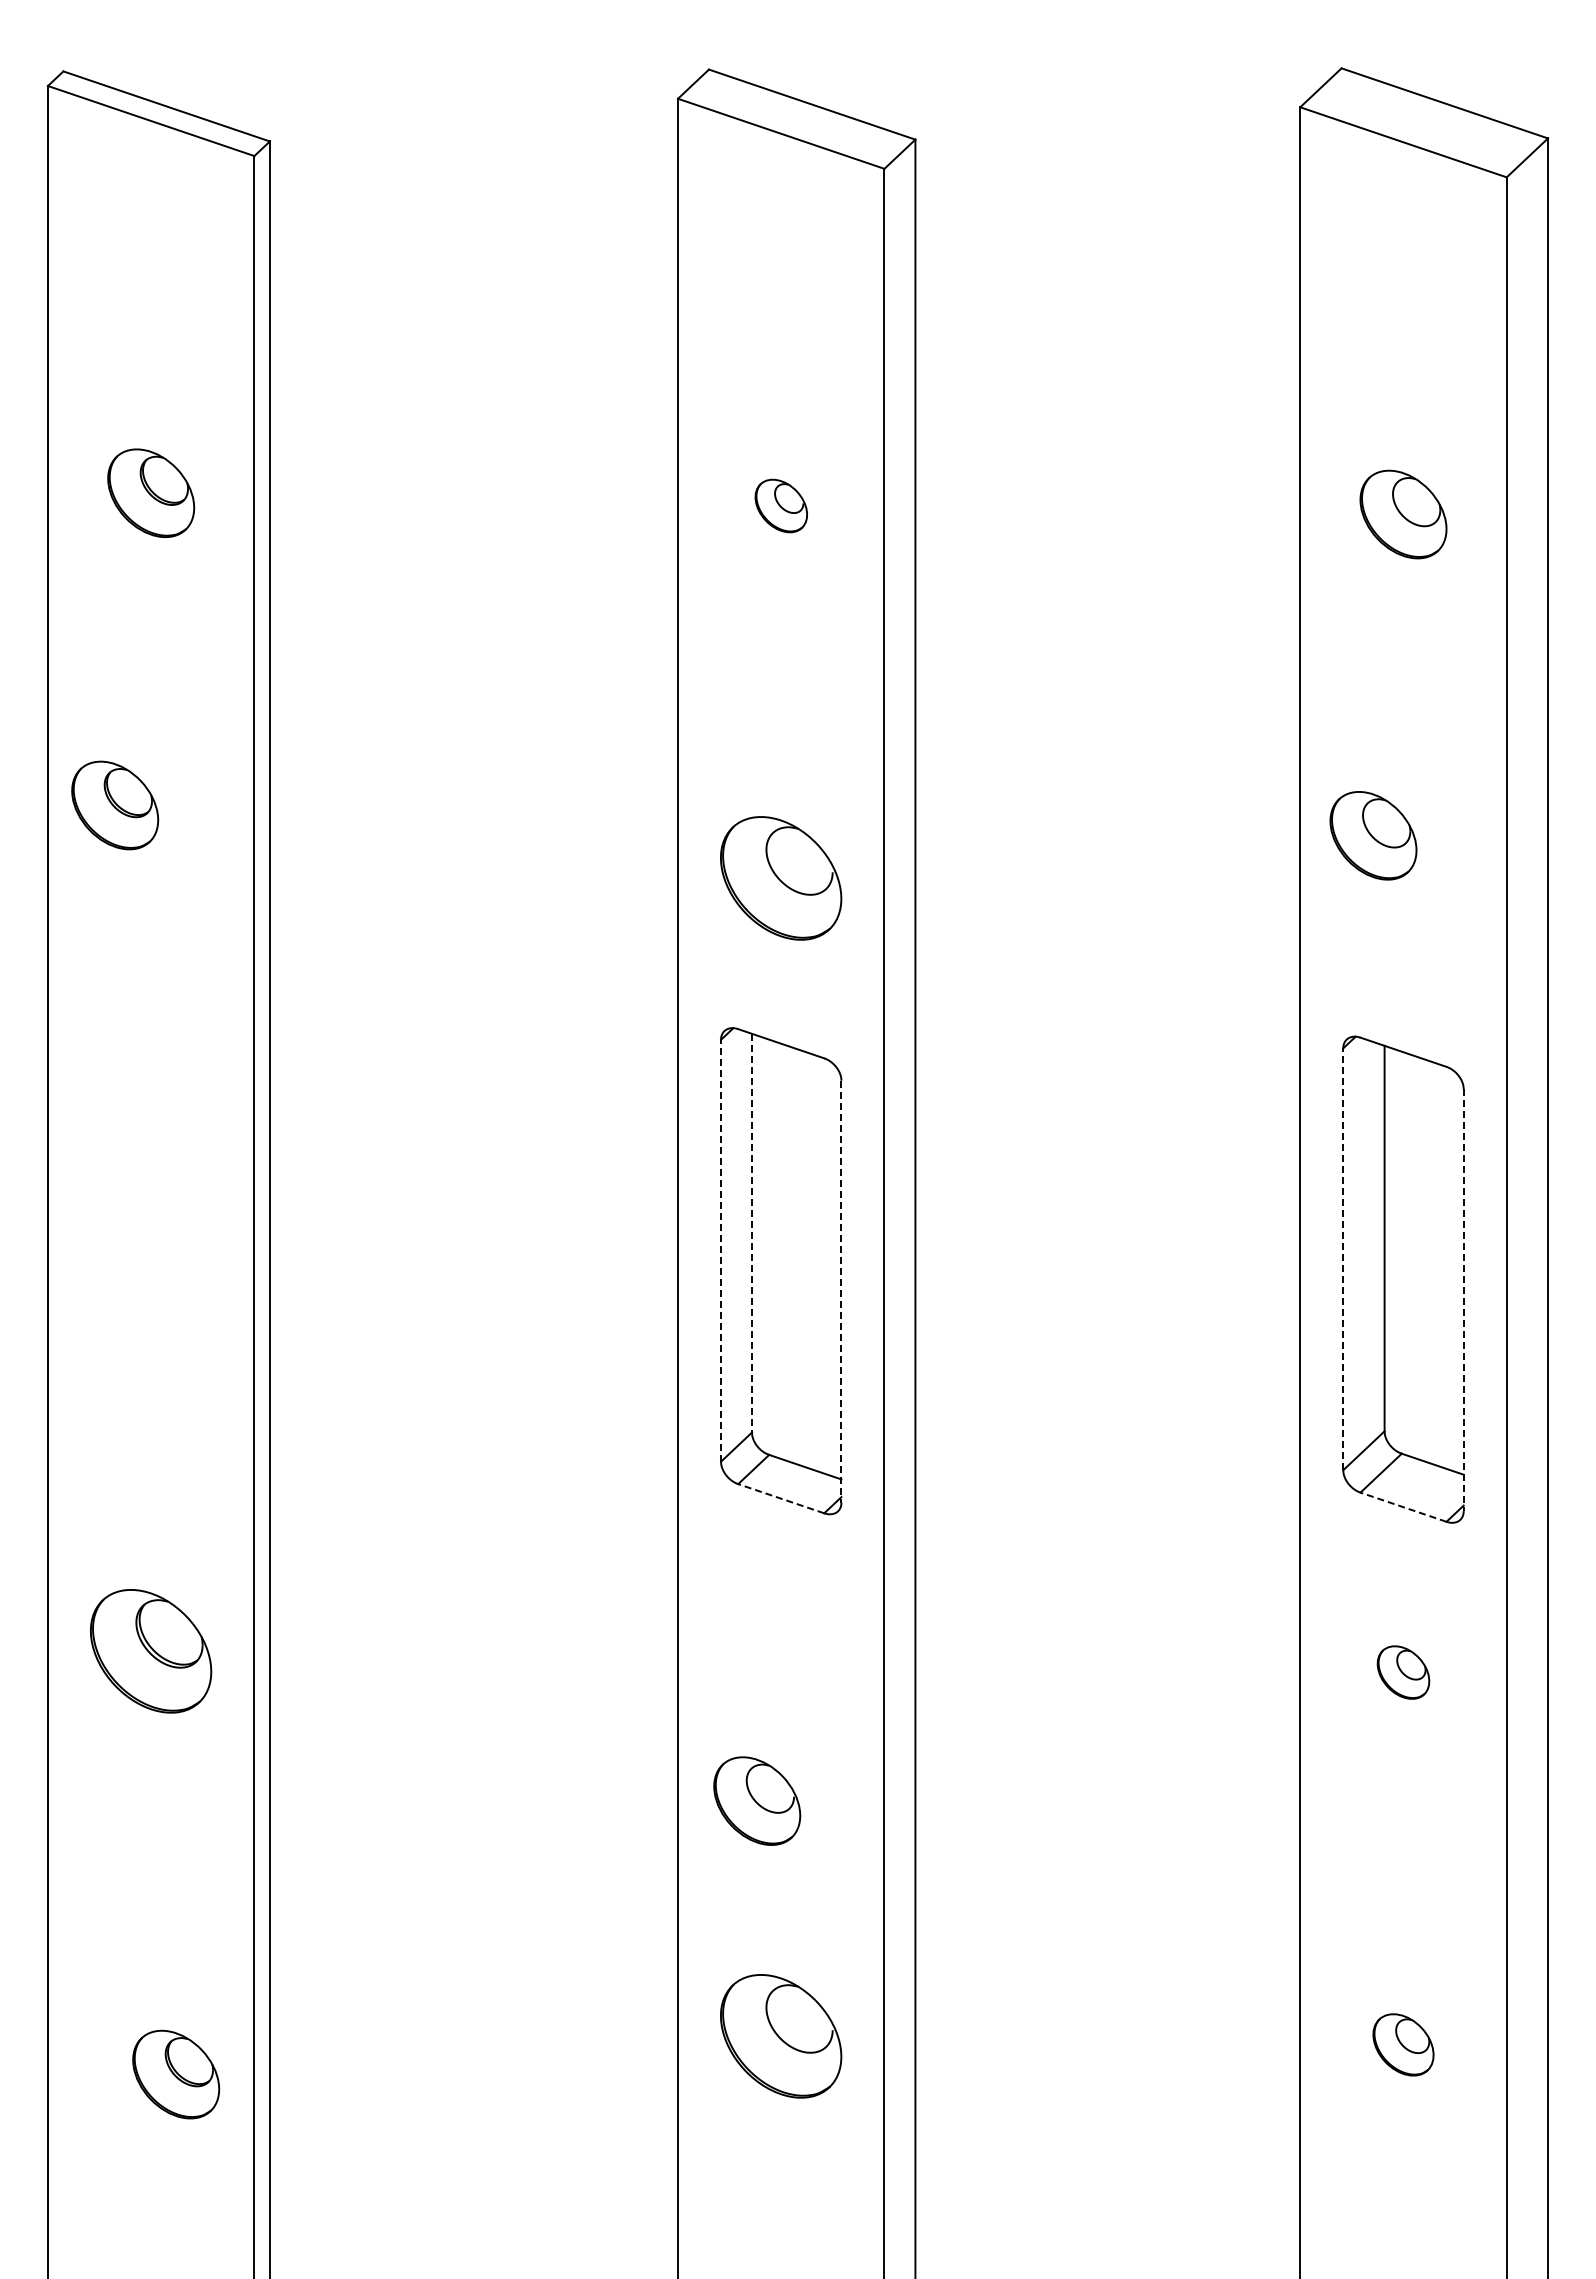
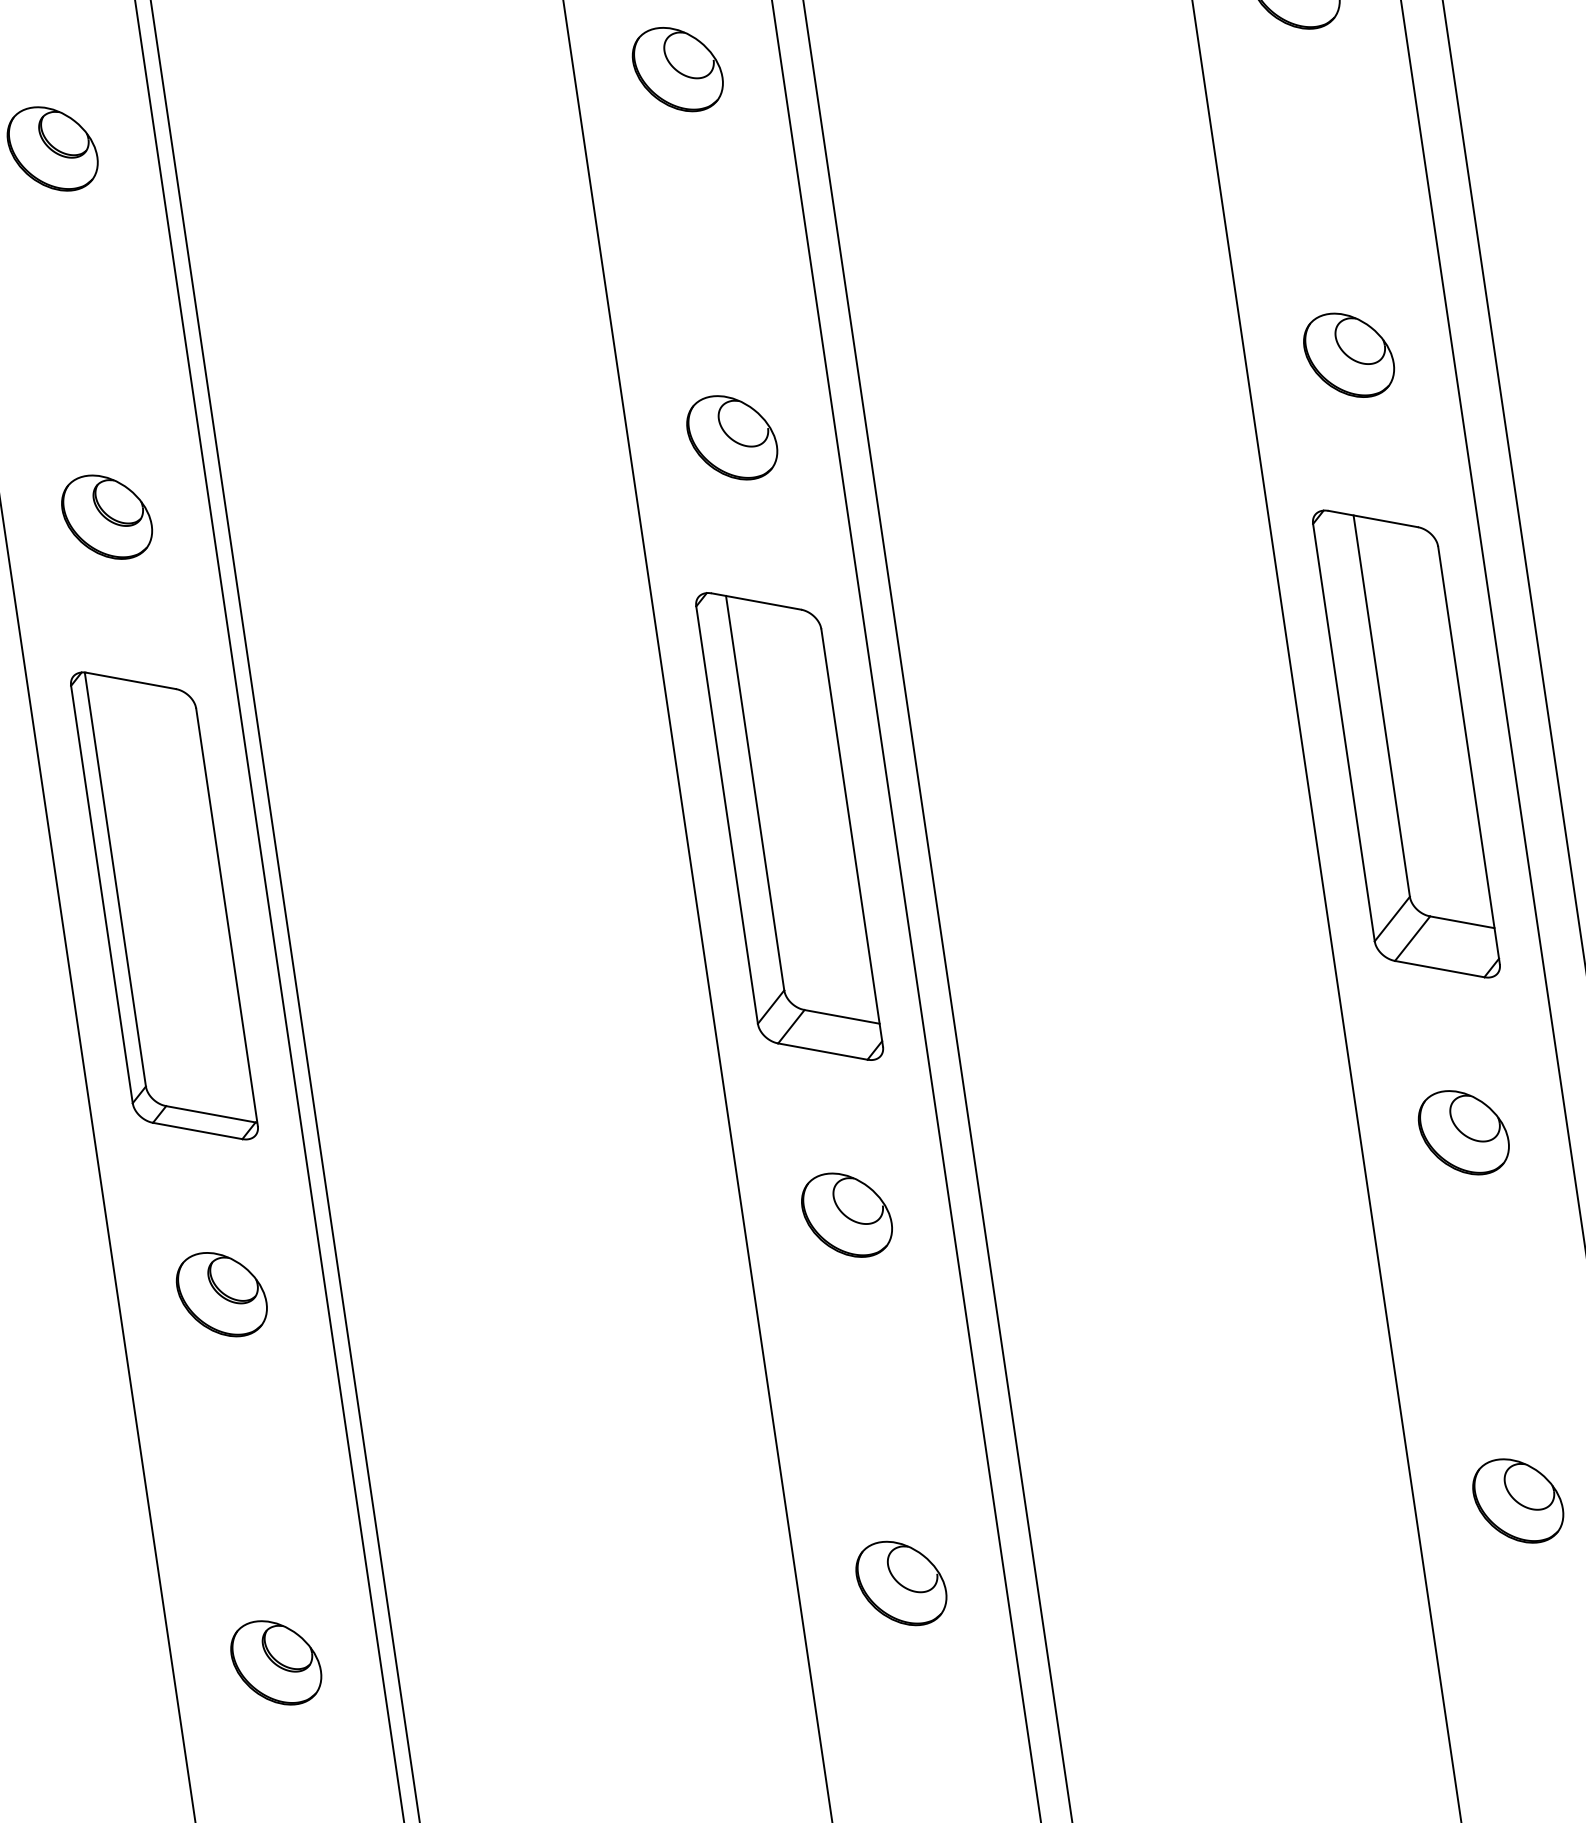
part: (781, 505) -> (678, 69), size x1.67
part: (115, 805) -> (107, 517), moved
part: (1373, 835) -> (1349, 355), moved
part: (781, 877) -> (732, 437), size x0.71
line: (752, 1233) -> (755, 793), dashed -> solid
line: (721, 1250) -> (727, 814), dashed -> solid
part: (151, 1258) -> (164, 905), added
line: (1343, 1259) -> (1344, 732), dashed -> solid
line: (841, 1291) -> (852, 837), dashed -> solid
line: (1463, 1300) -> (1468, 755), dashed -> solid
line: (780, 1498) -> (822, 1051), dashed -> solid
line: (1403, 1507) -> (1439, 969), dashed -> solid
part: (151, 1651) -> (222, 1294), size x0.71
part: (1403, 1672) -> (1463, 1132), size x1.67
part: (757, 1800) -> (847, 1214), moved
part: (781, 2036) -> (901, 1583), size x0.71
part: (1403, 2044) -> (1518, 1500), size x1.43
part: (176, 2074) -> (276, 1662), moved

